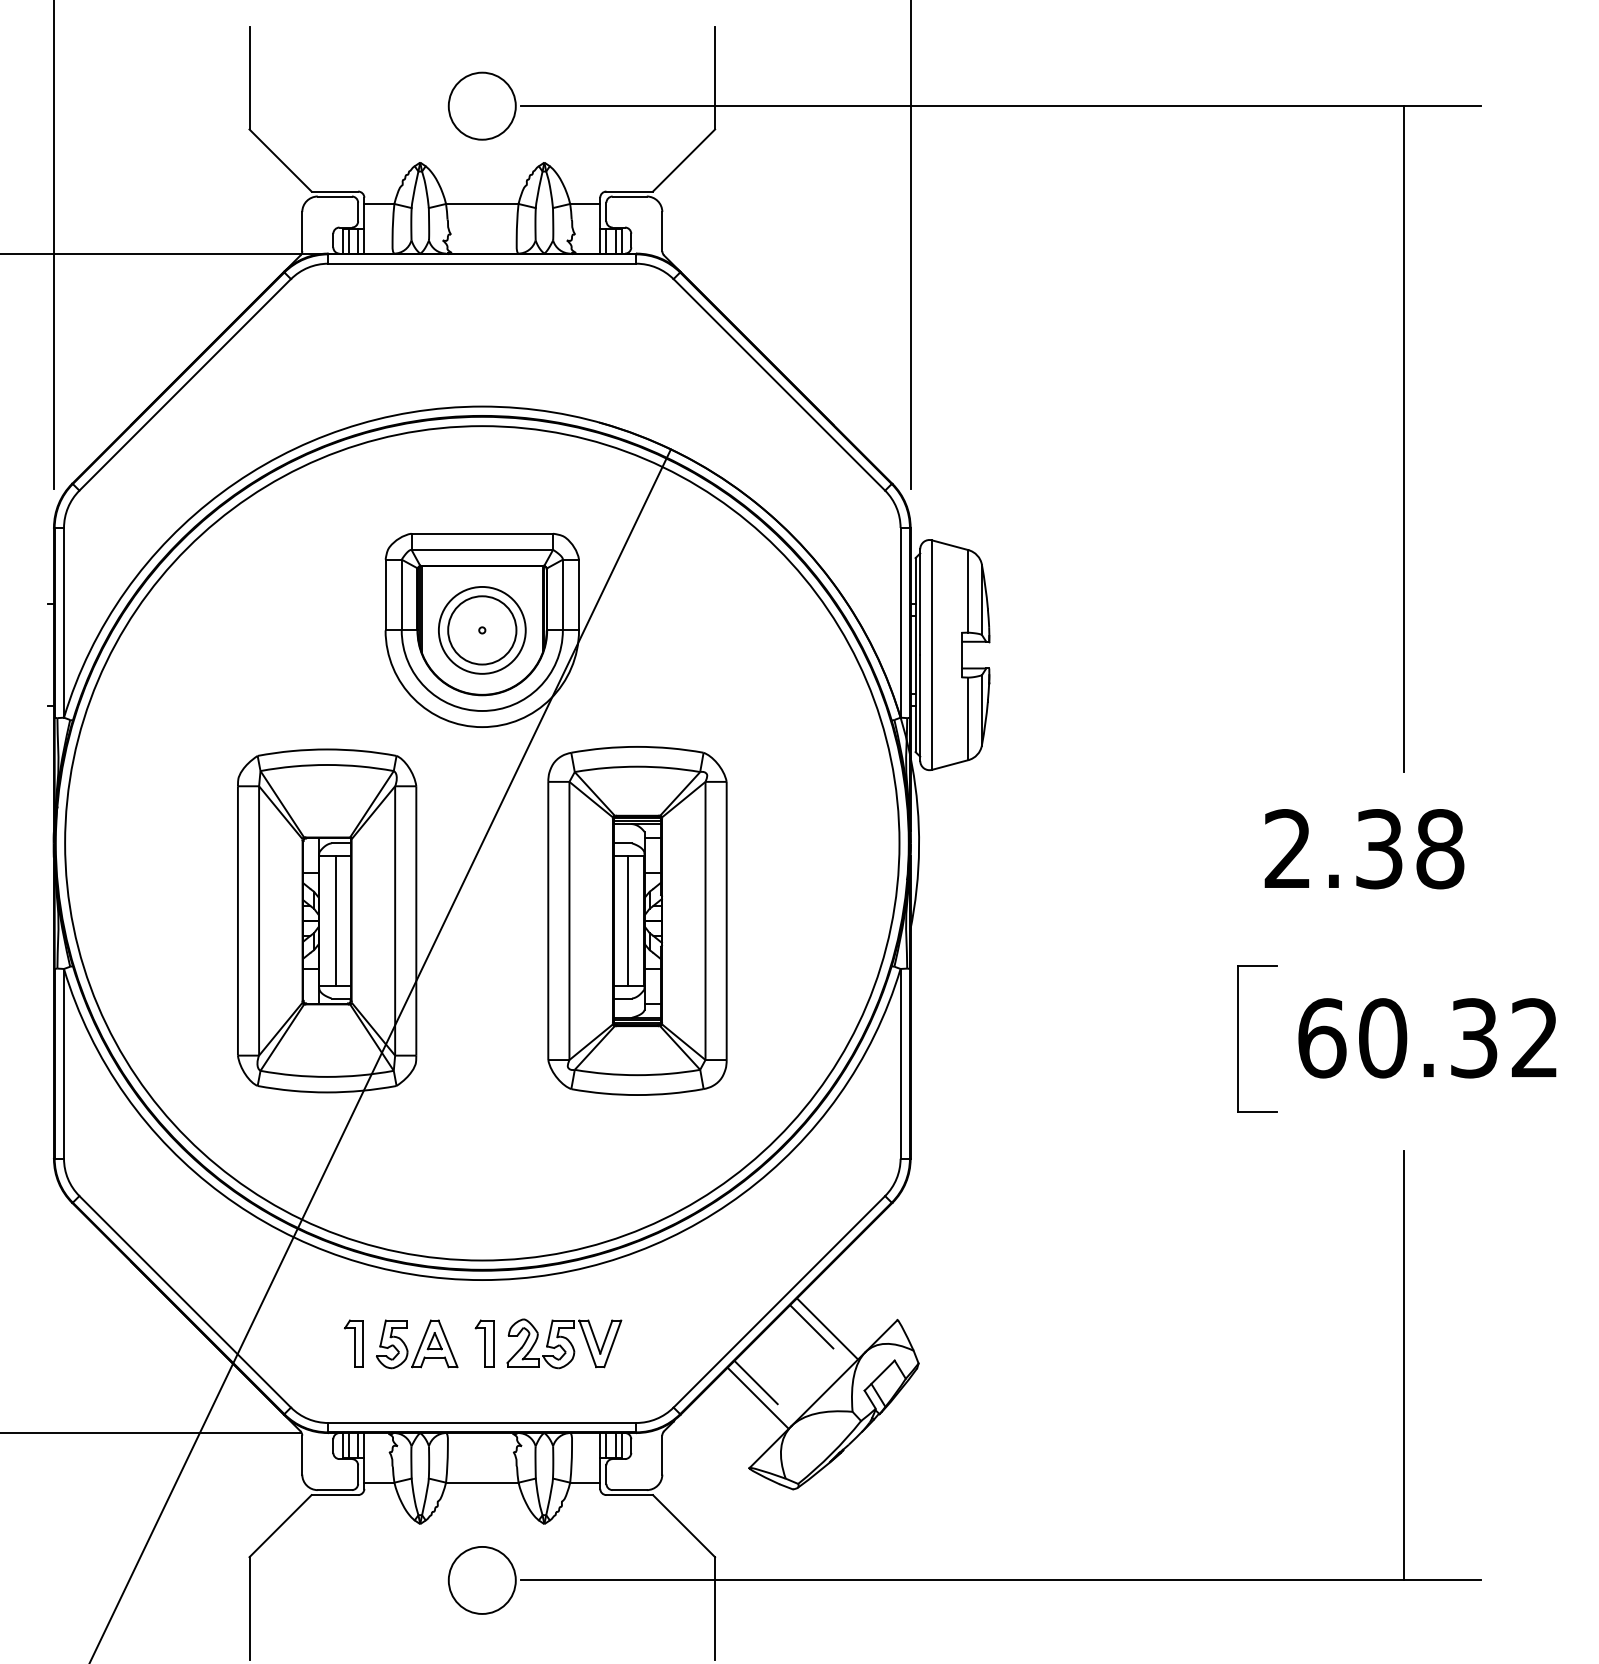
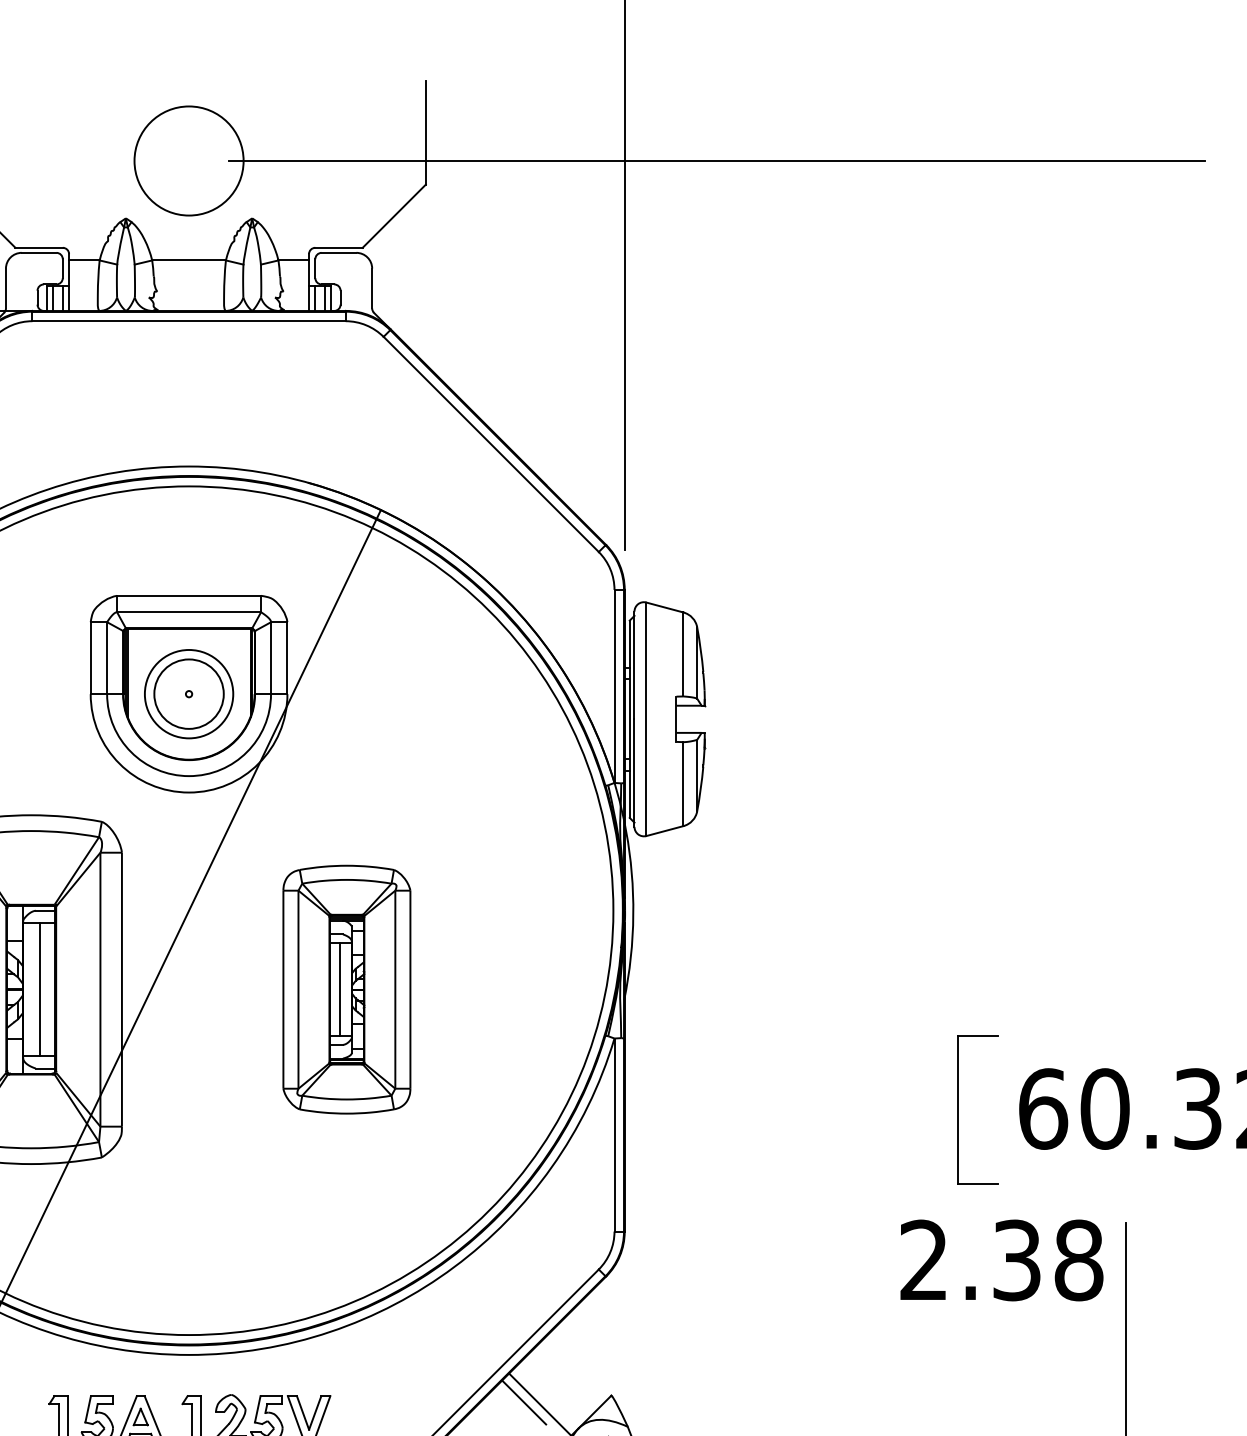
circle: (481, 105) -> (188, 160), size x1.6
line: (1403, 439) -> (1126, 499), removed
text: (1364, 849) -> (1001, 1260), moved
part: (637, 920) -> (346, 989), size x0.7

